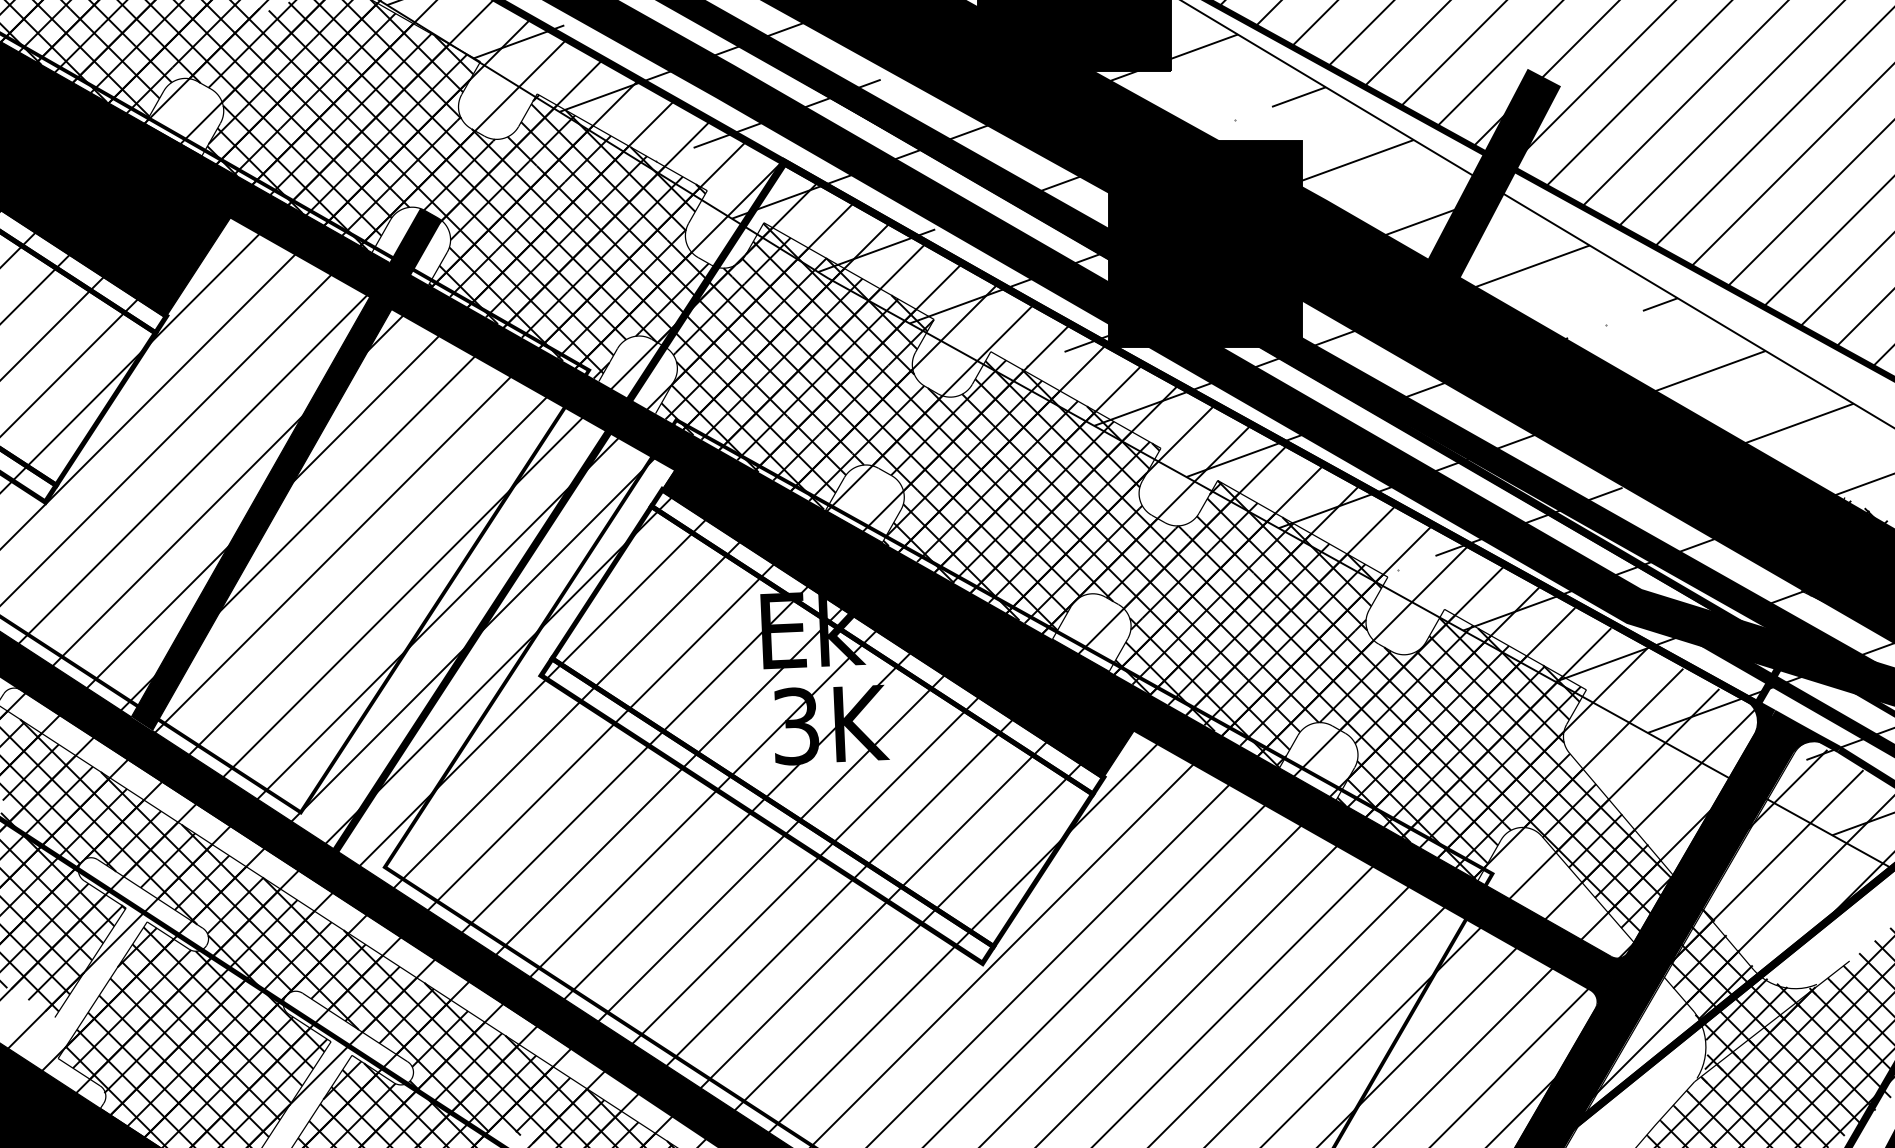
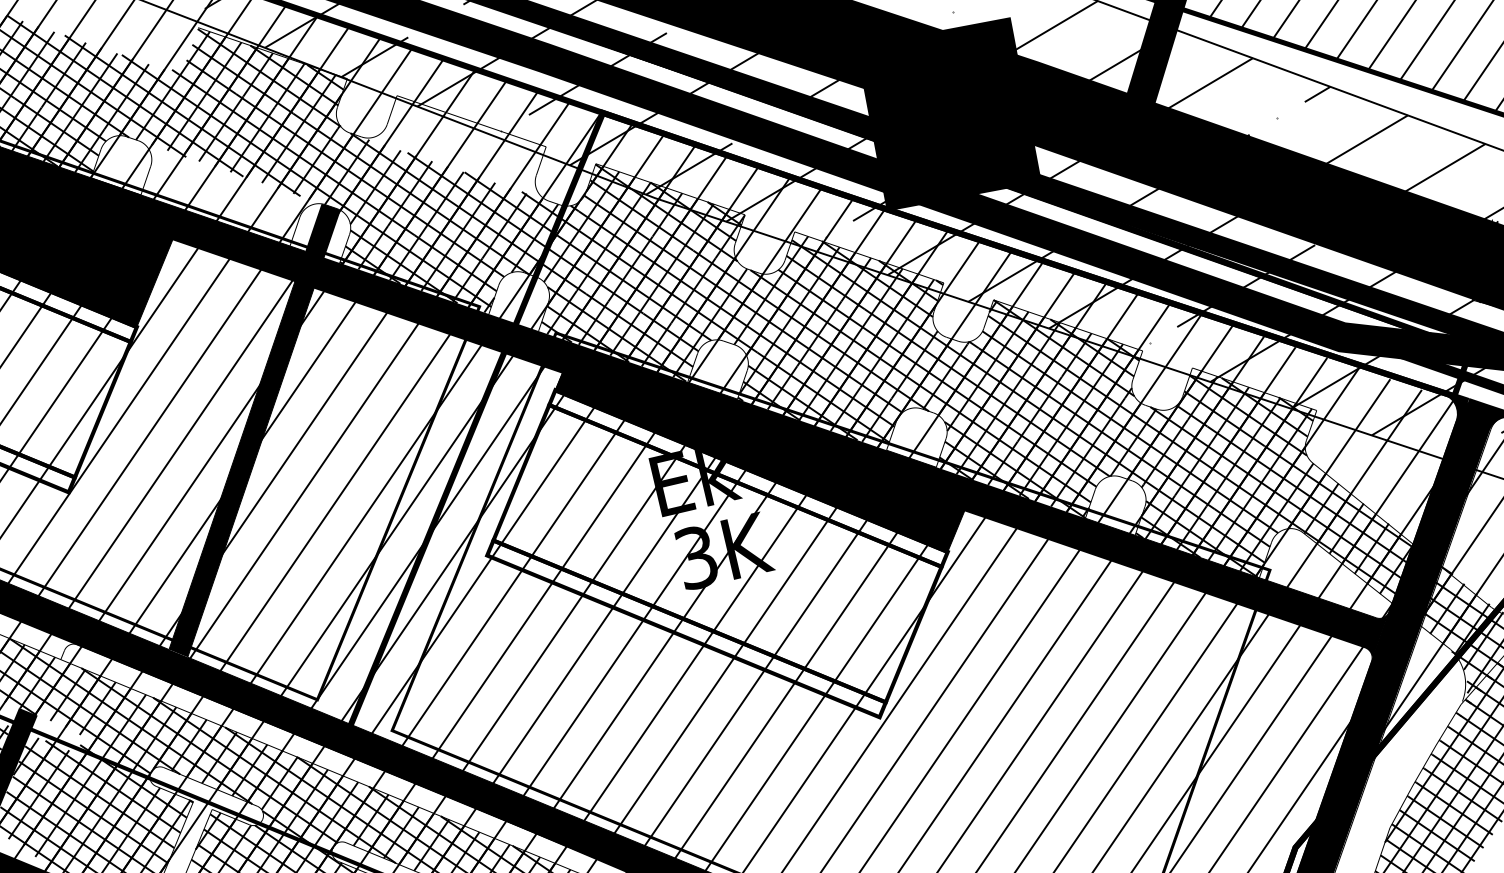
hatch: (315, 173) -> (233, 191), removed
hatch: (599, 174) -> (458, 150), removed

